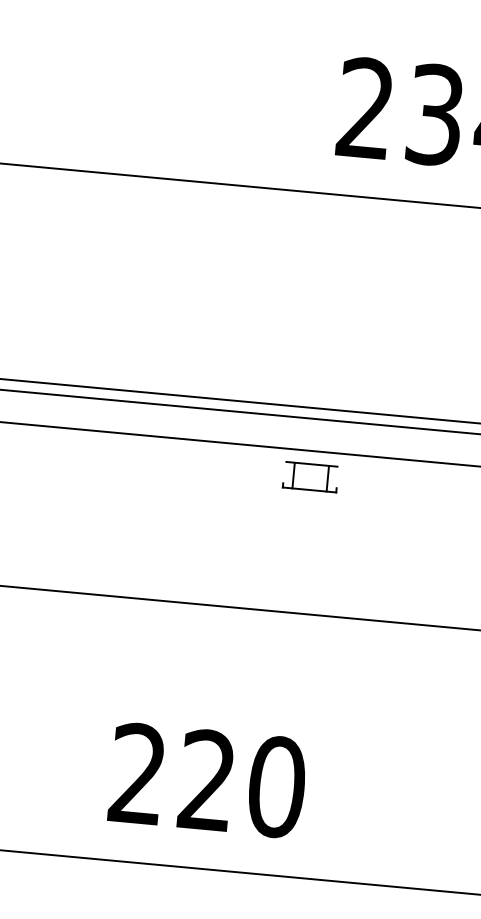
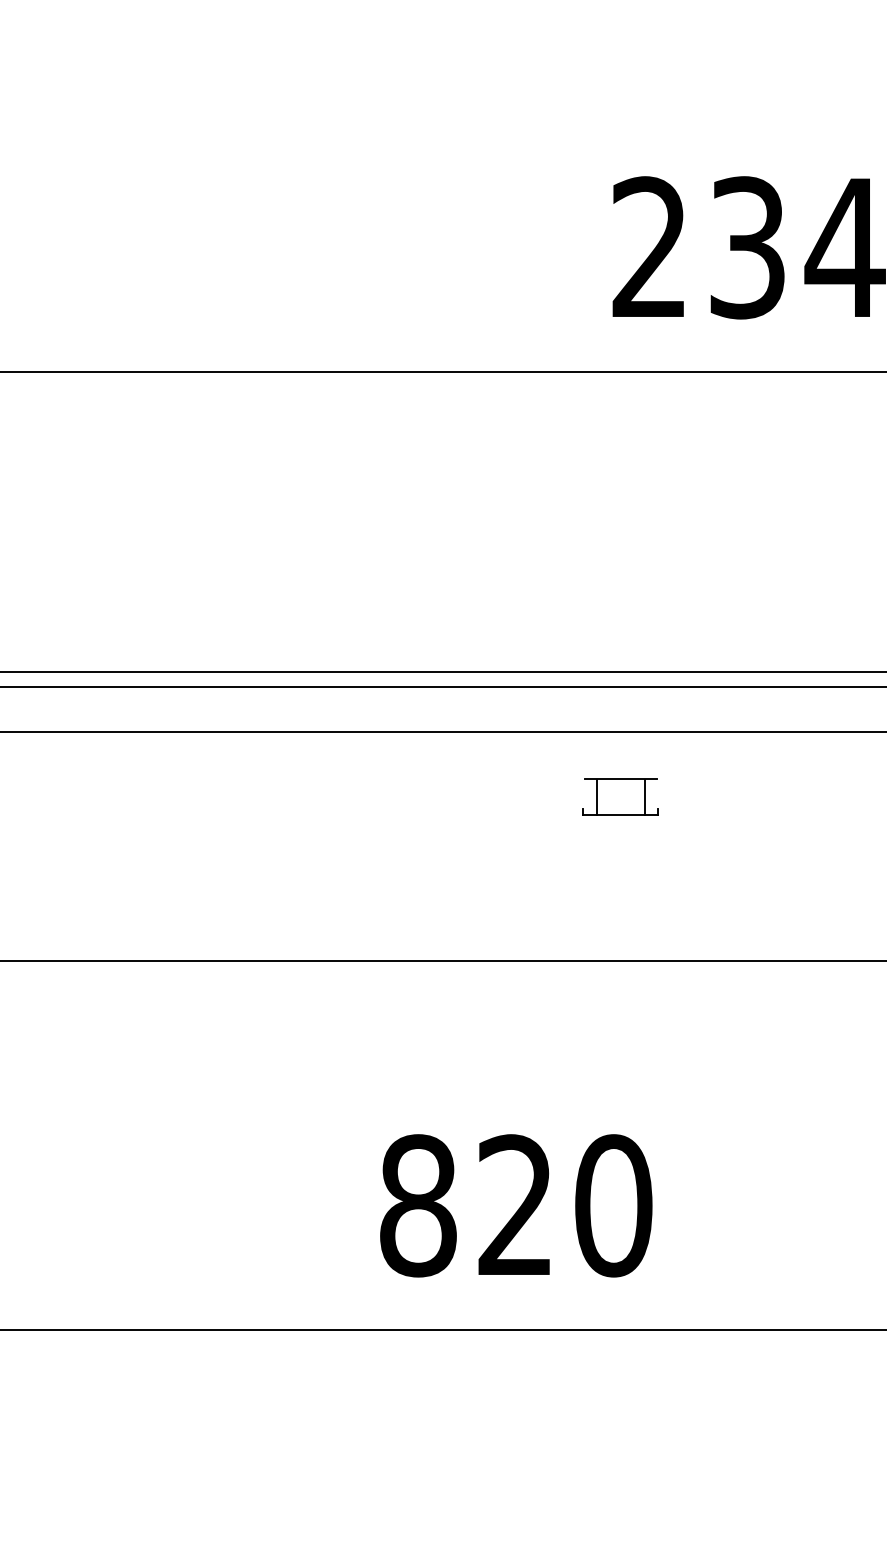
part: (310, 476) -> (620, 796), moved
text: (138, 773) -> (418, 1205), 220 -> 820

